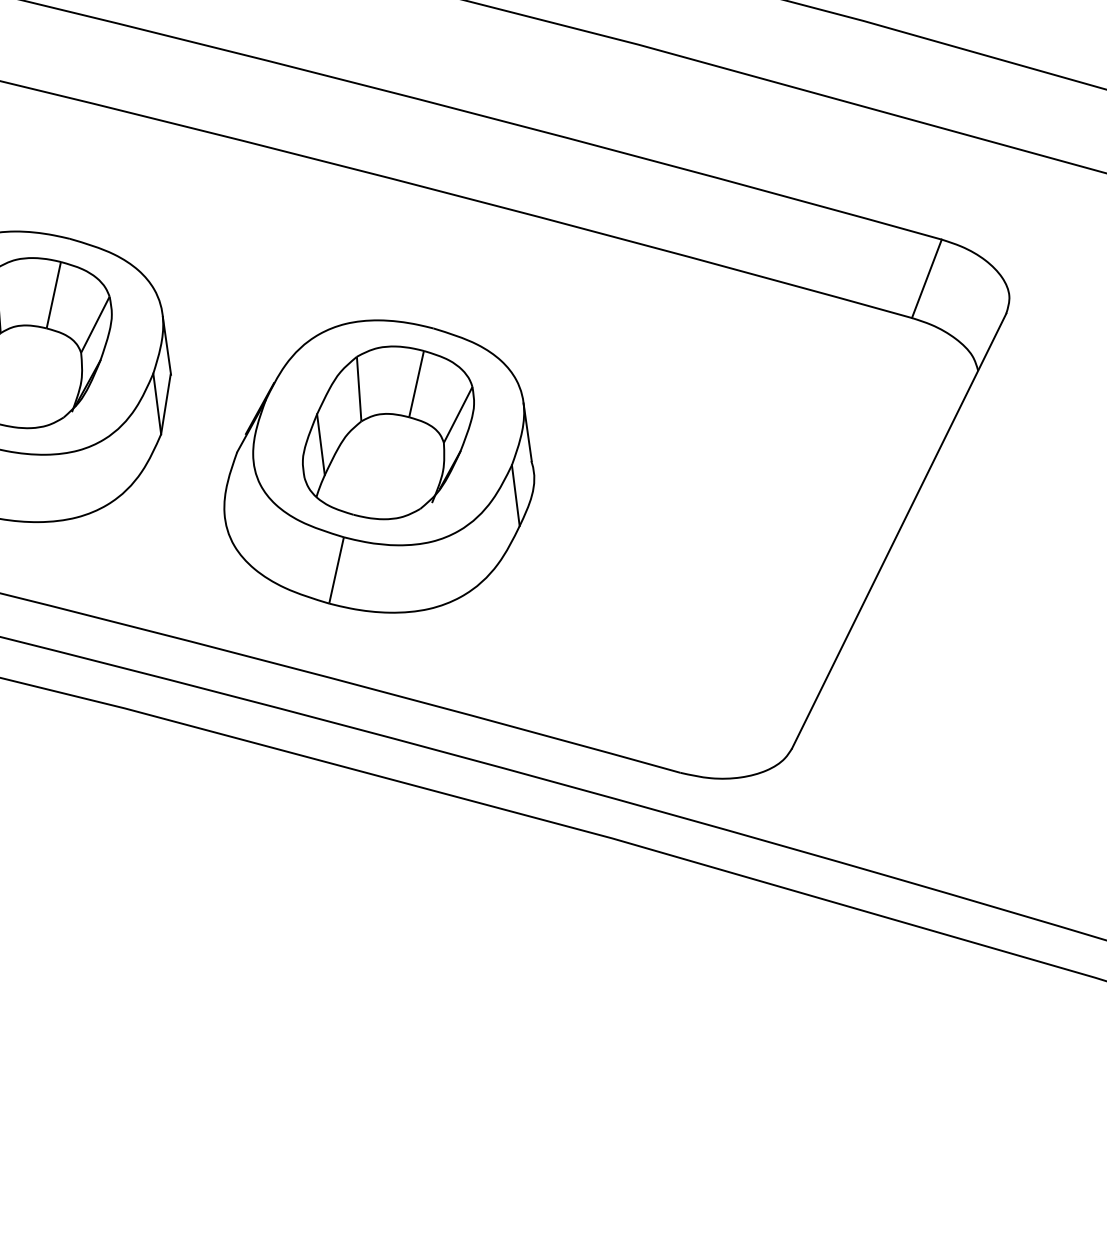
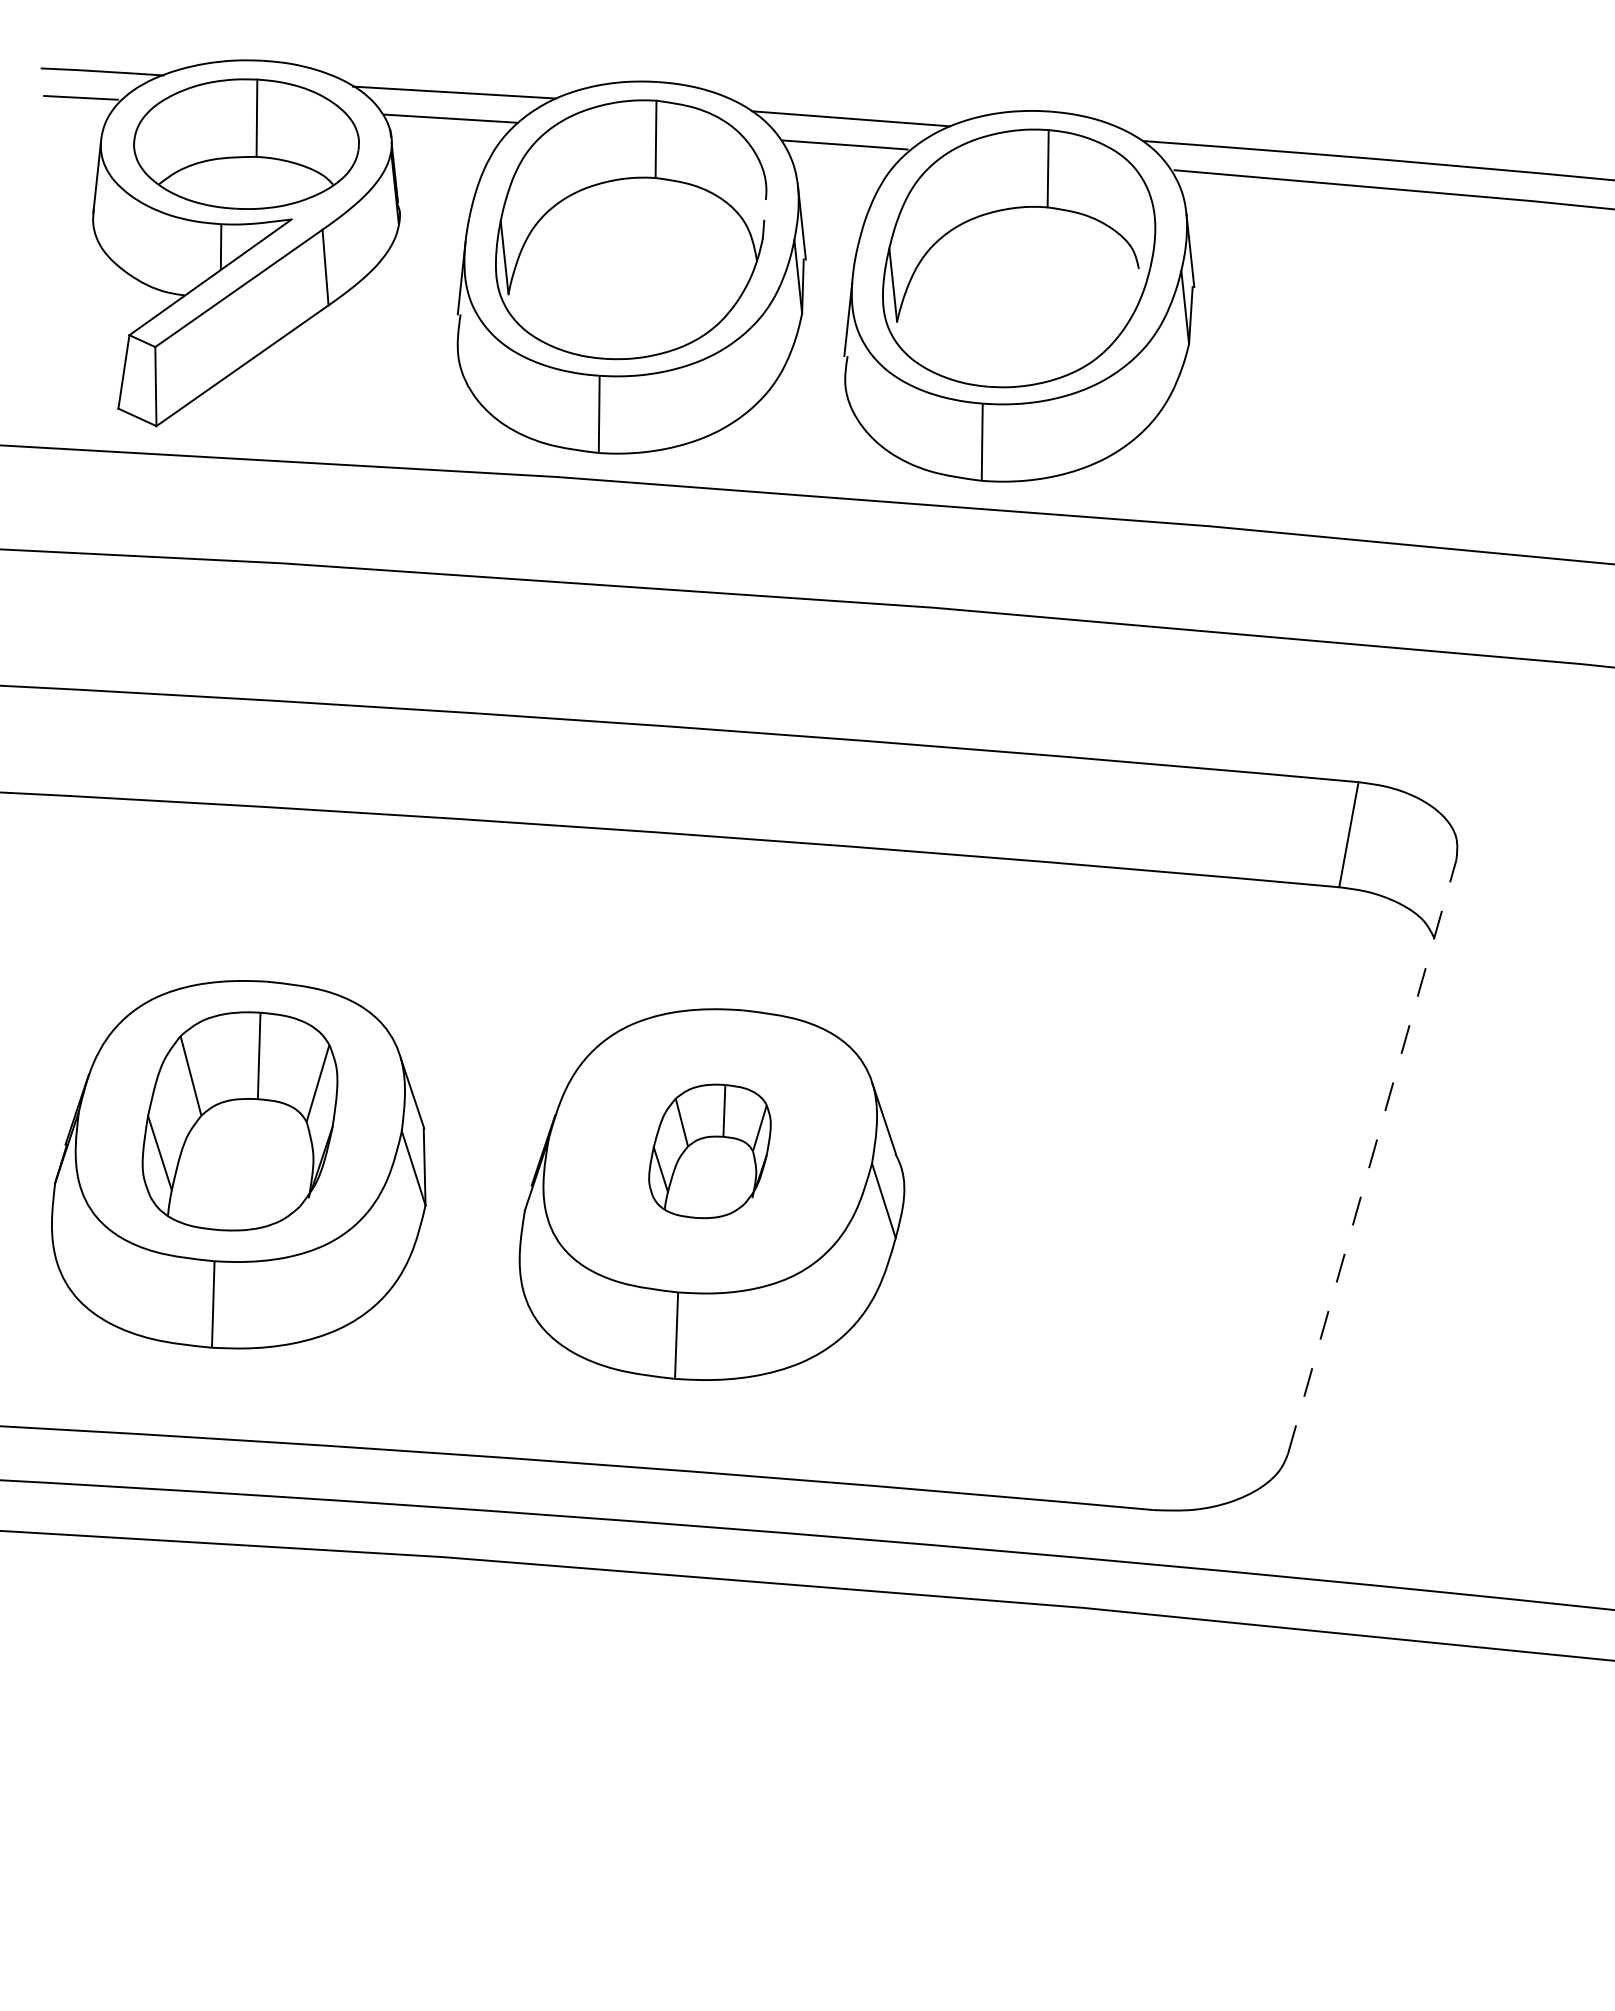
part: (388, 432) -> (709, 1151), size x0.6
line: (899, 531) -> (1372, 1157), solid -> dashed

